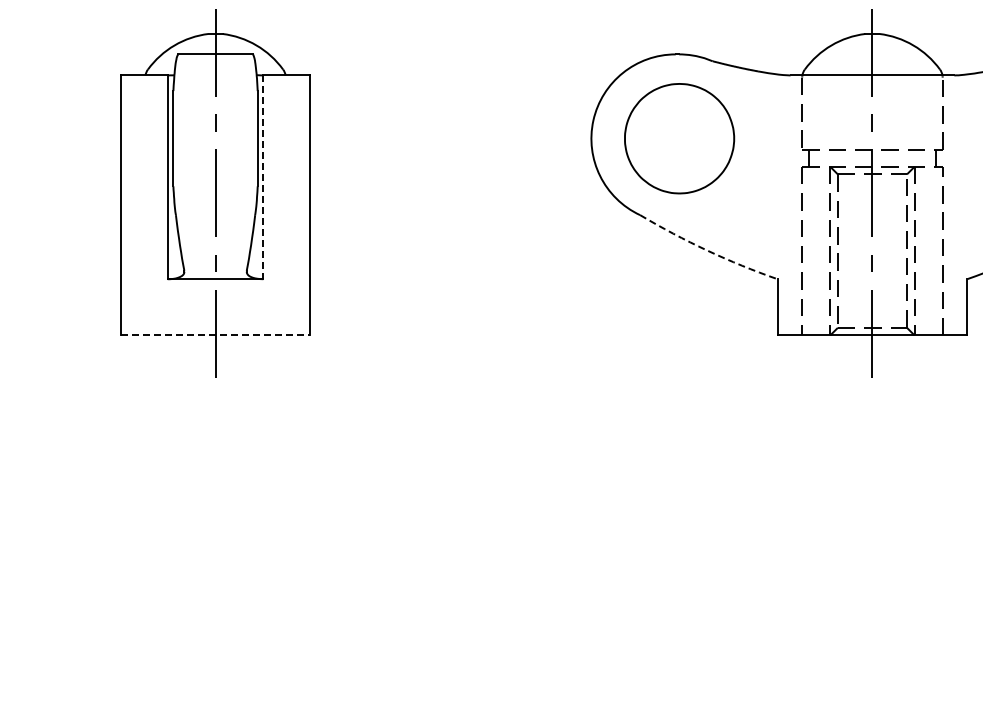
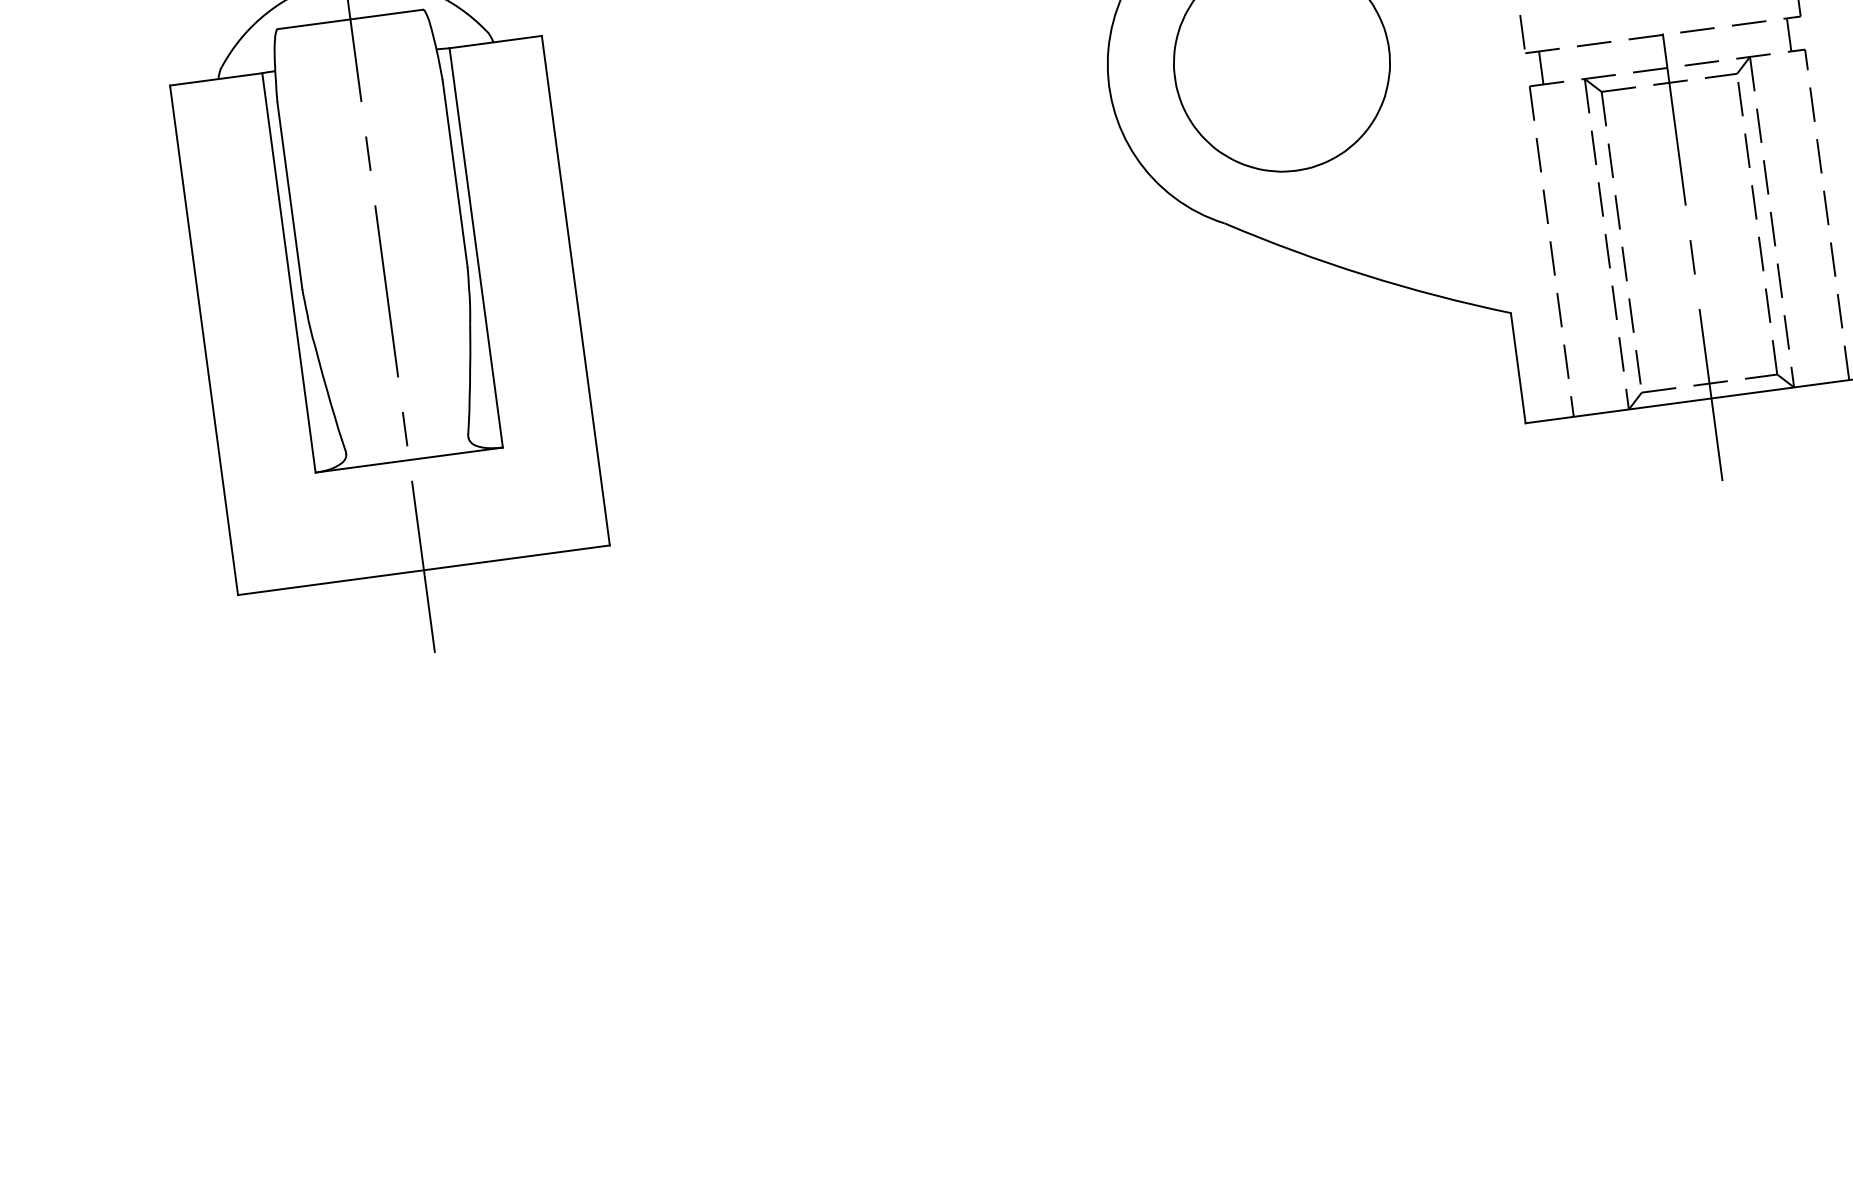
line: (263, 177) -> (476, 248), dashed -> solid
arc: (707, 250) -> (1365, 275), dashed -> solid
line: (215, 335) -> (423, 570), dashed -> solid

